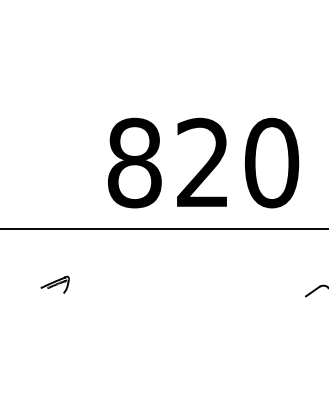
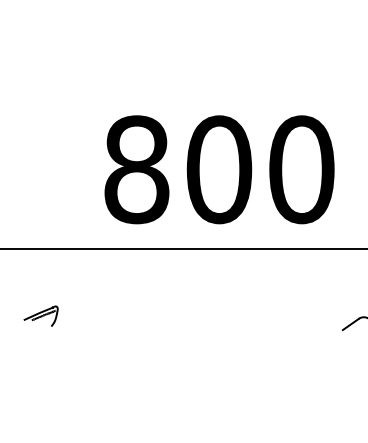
text: (203, 162) -> (219, 169), 820 -> 800

